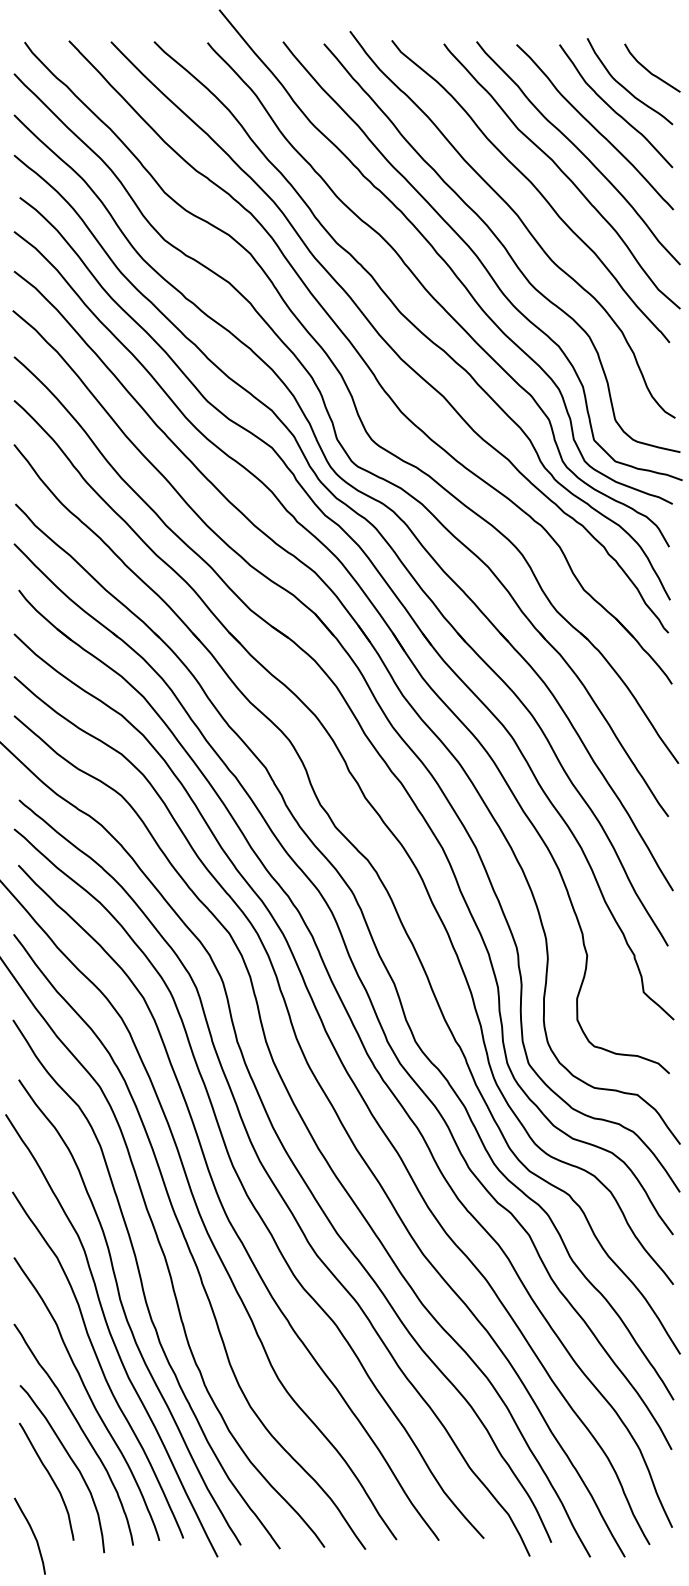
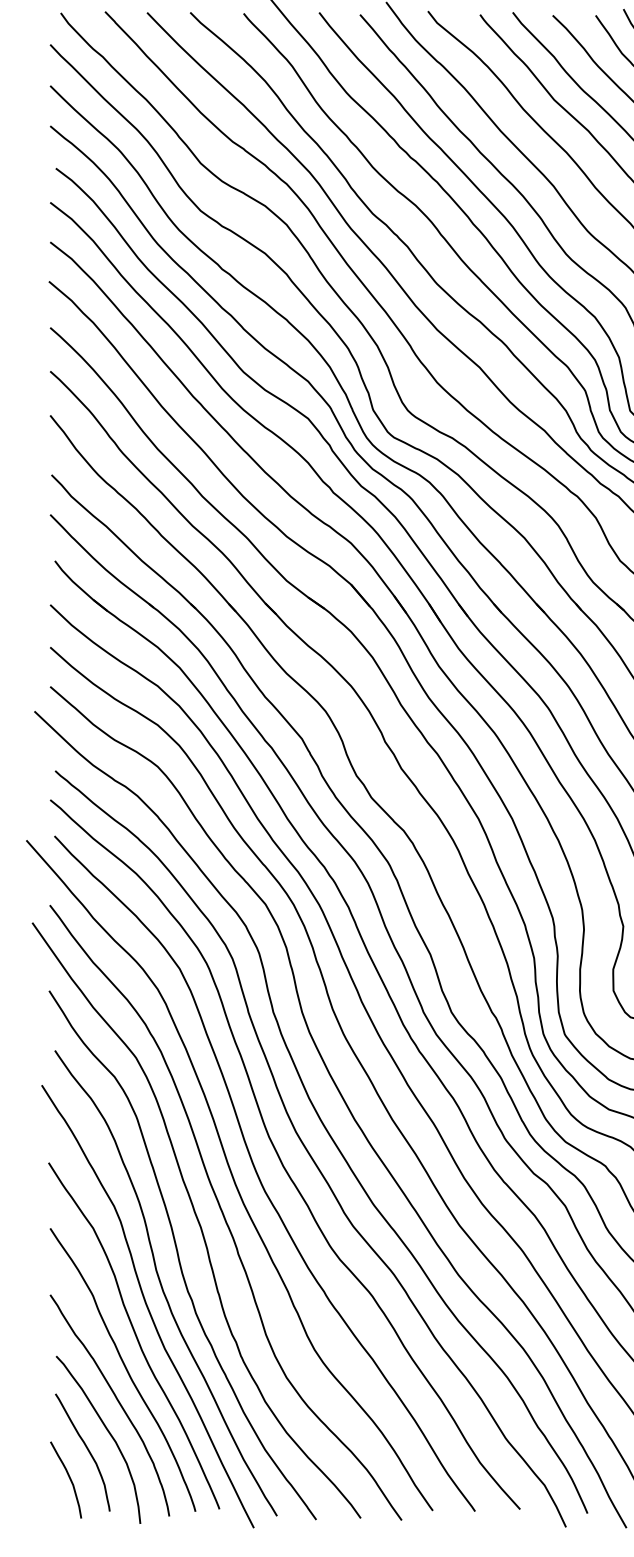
curve: (32, 1533) -> (68, 1477), moved

